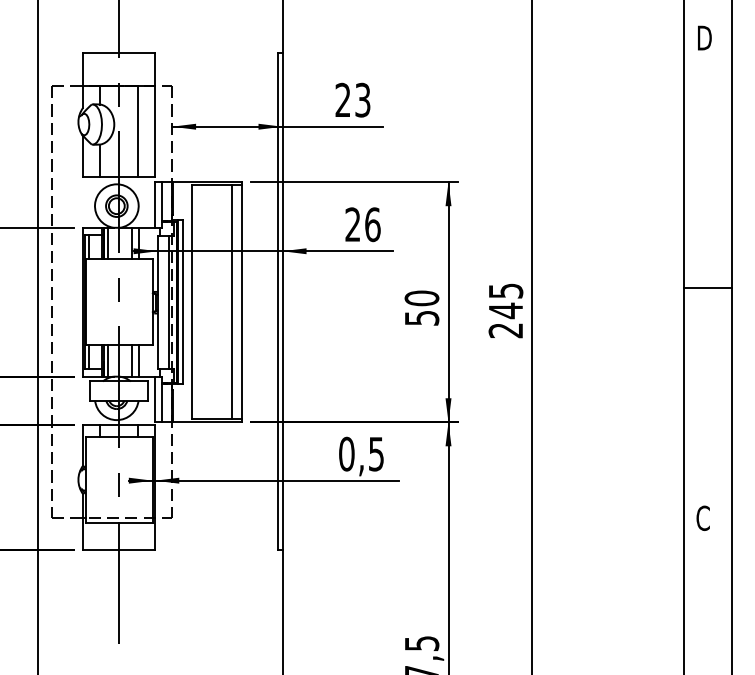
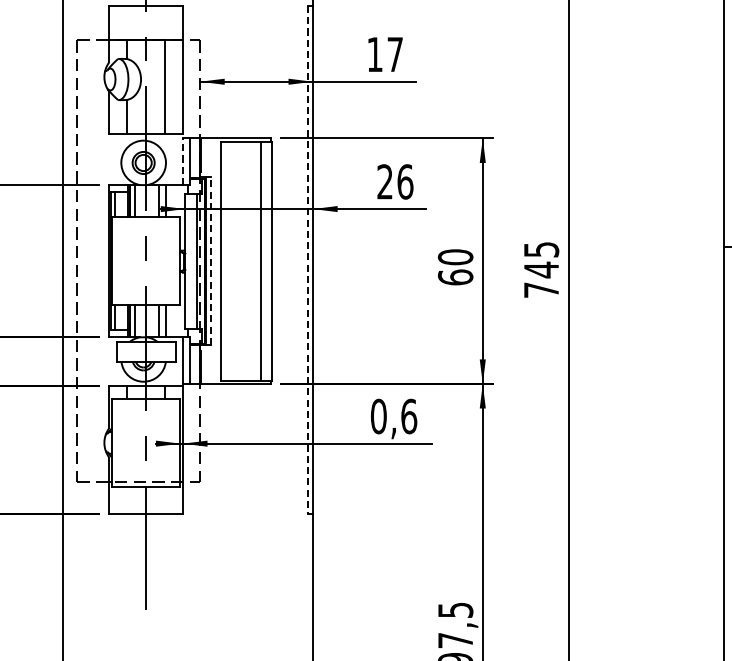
text: (352, 99) -> (384, 53), 23 -> 17
line: (155, 204) -> (183, 161), solid -> dashed
line: (277, 301) -> (307, 260), solid -> dashed
line: (183, 302) -> (211, 261), solid -> dashed
text: (421, 317) -> (455, 276), 50 -> 60
text: (505, 330) -> (541, 290), 245 -> 745
text: (376, 453) -> (409, 415), 0,5 -> 0,6

